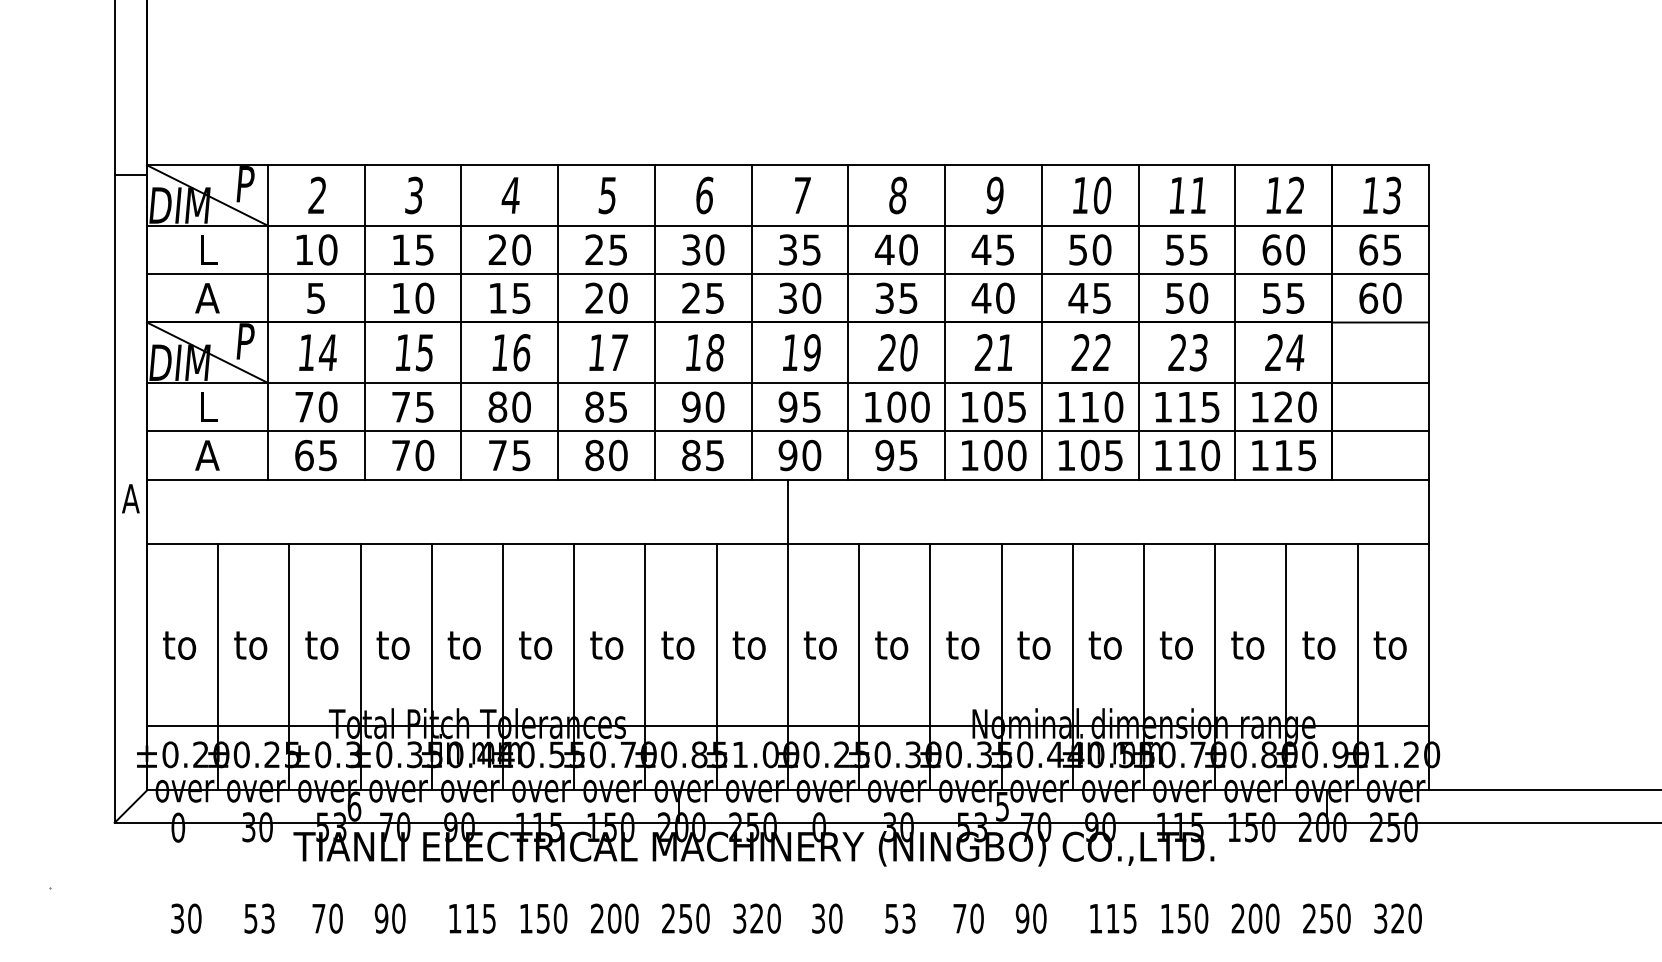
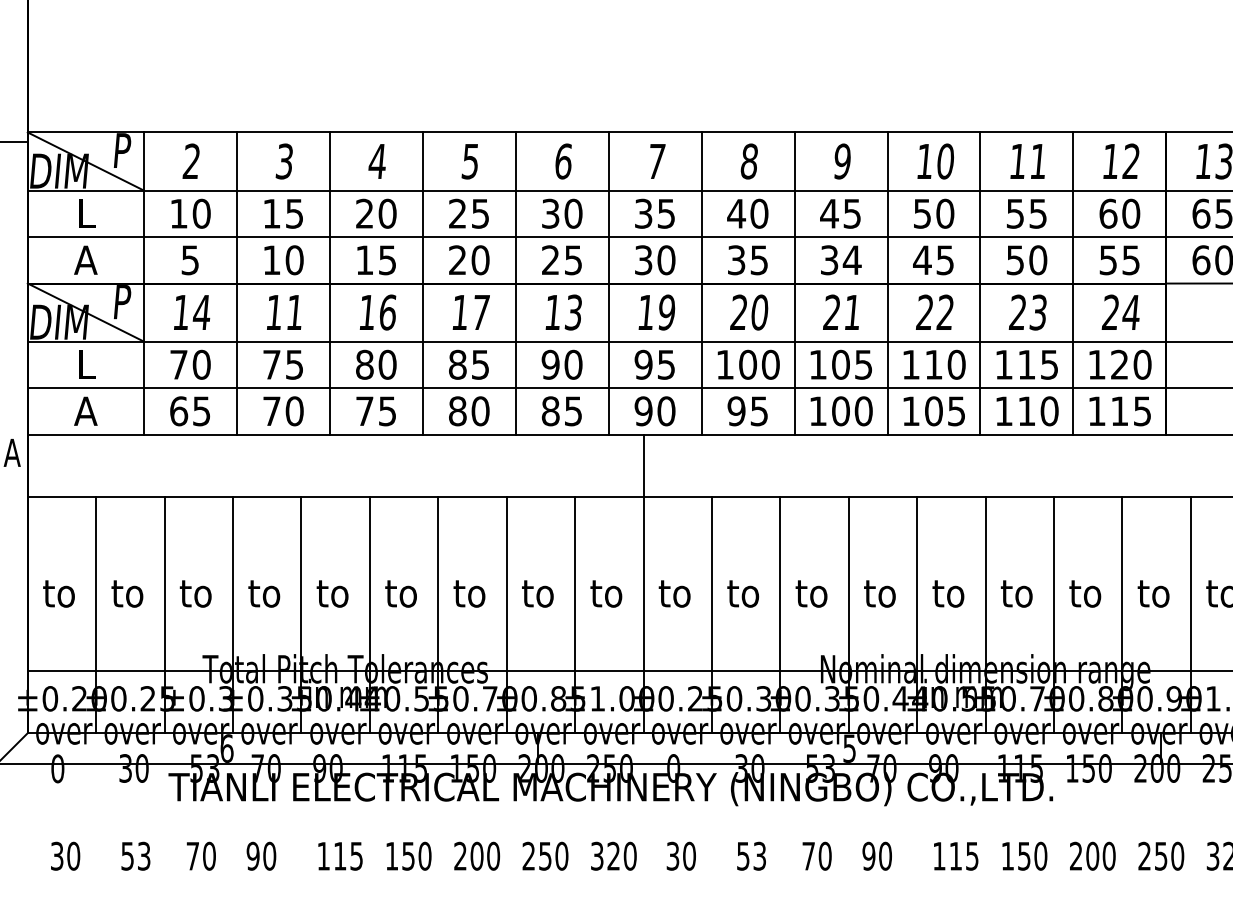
text: (993, 297) -> (841, 259), 40 -> 34
text: (423, 352) -> (293, 312), 15 -> 11
text: (715, 352) -> (573, 312), 18 -> 13

